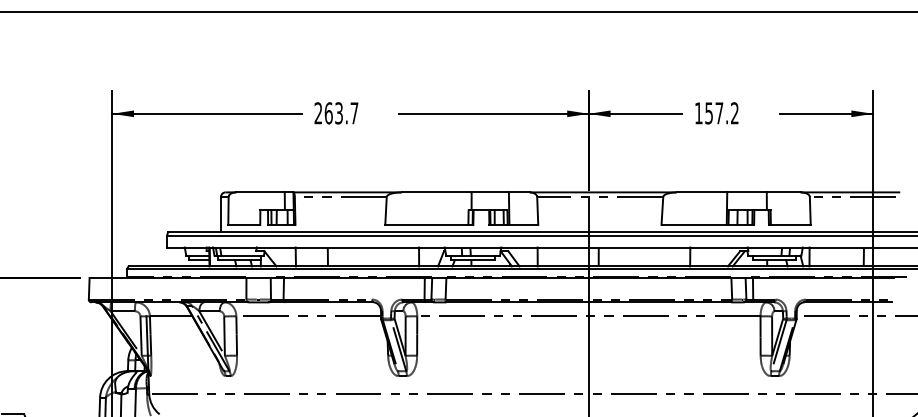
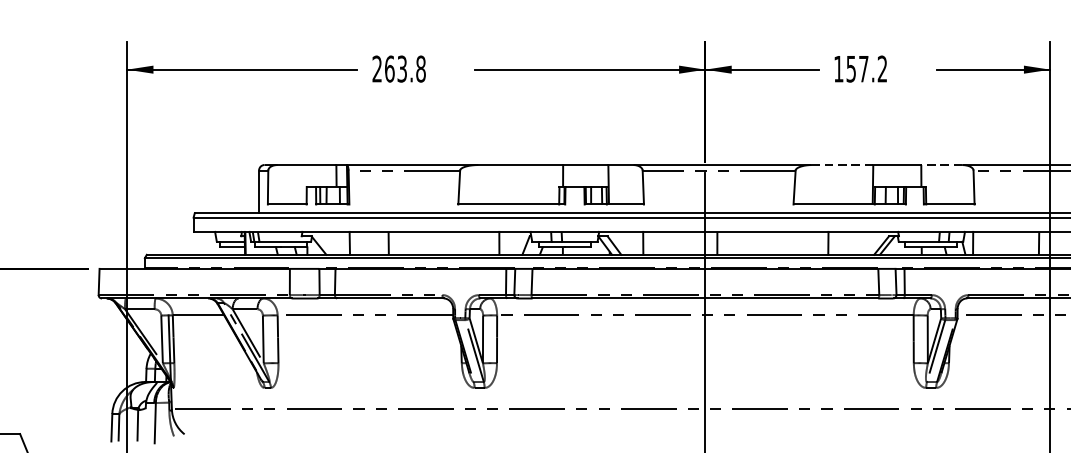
text: (354, 113) -> (421, 69), 263.7 -> 263.8
line: (701, 192) -> (842, 165), solid -> dashed
line: (783, 192) -> (941, 165), solid -> dashed

